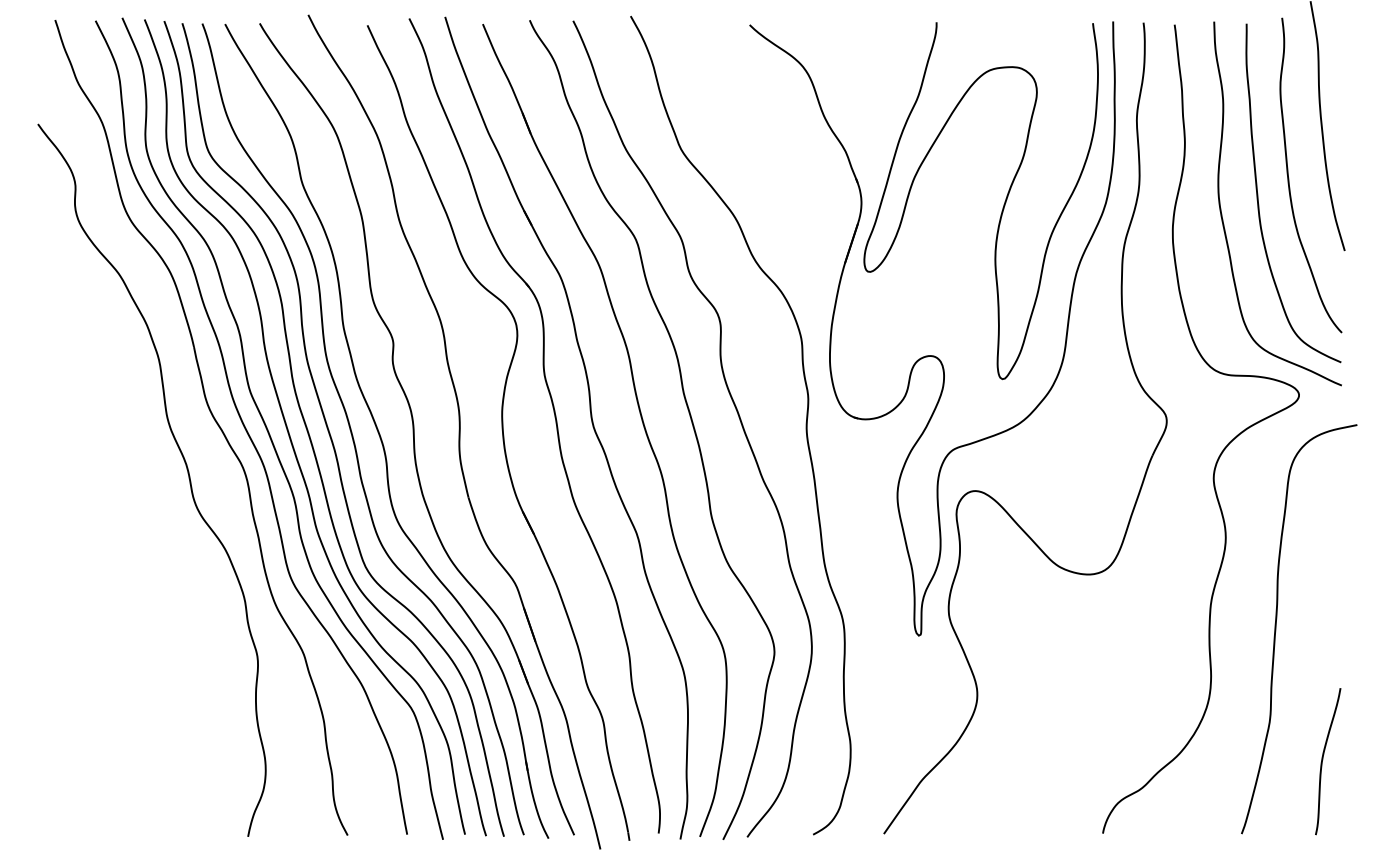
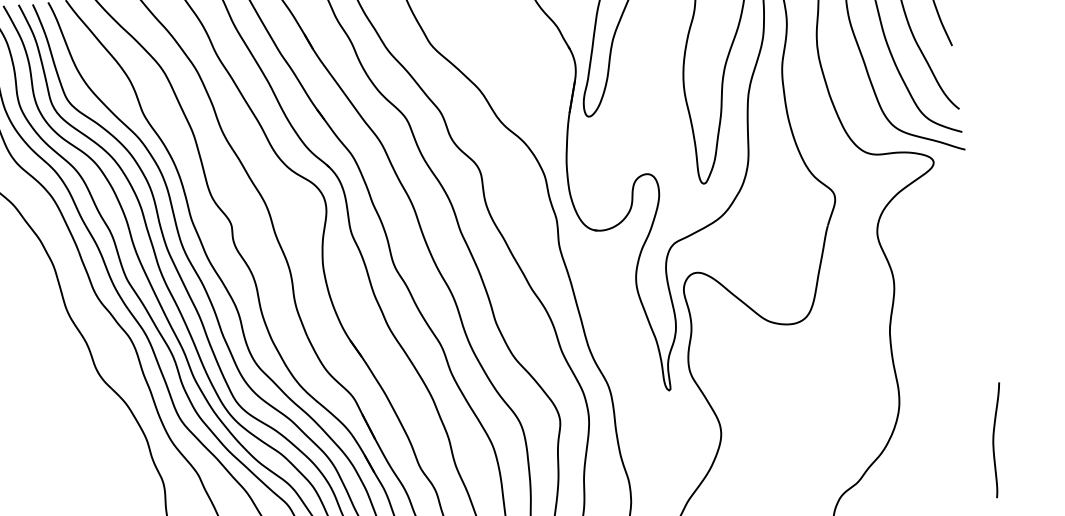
curve: (1276, 629) -> (943, 344), removed

